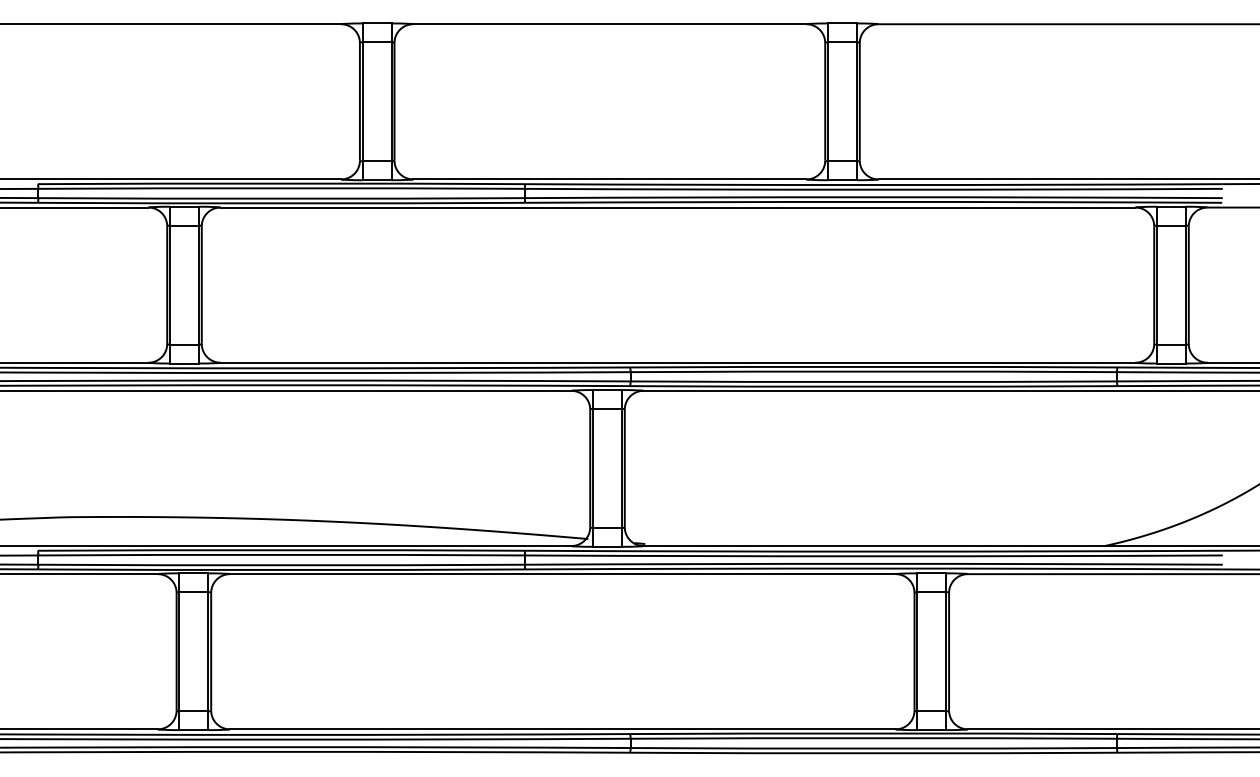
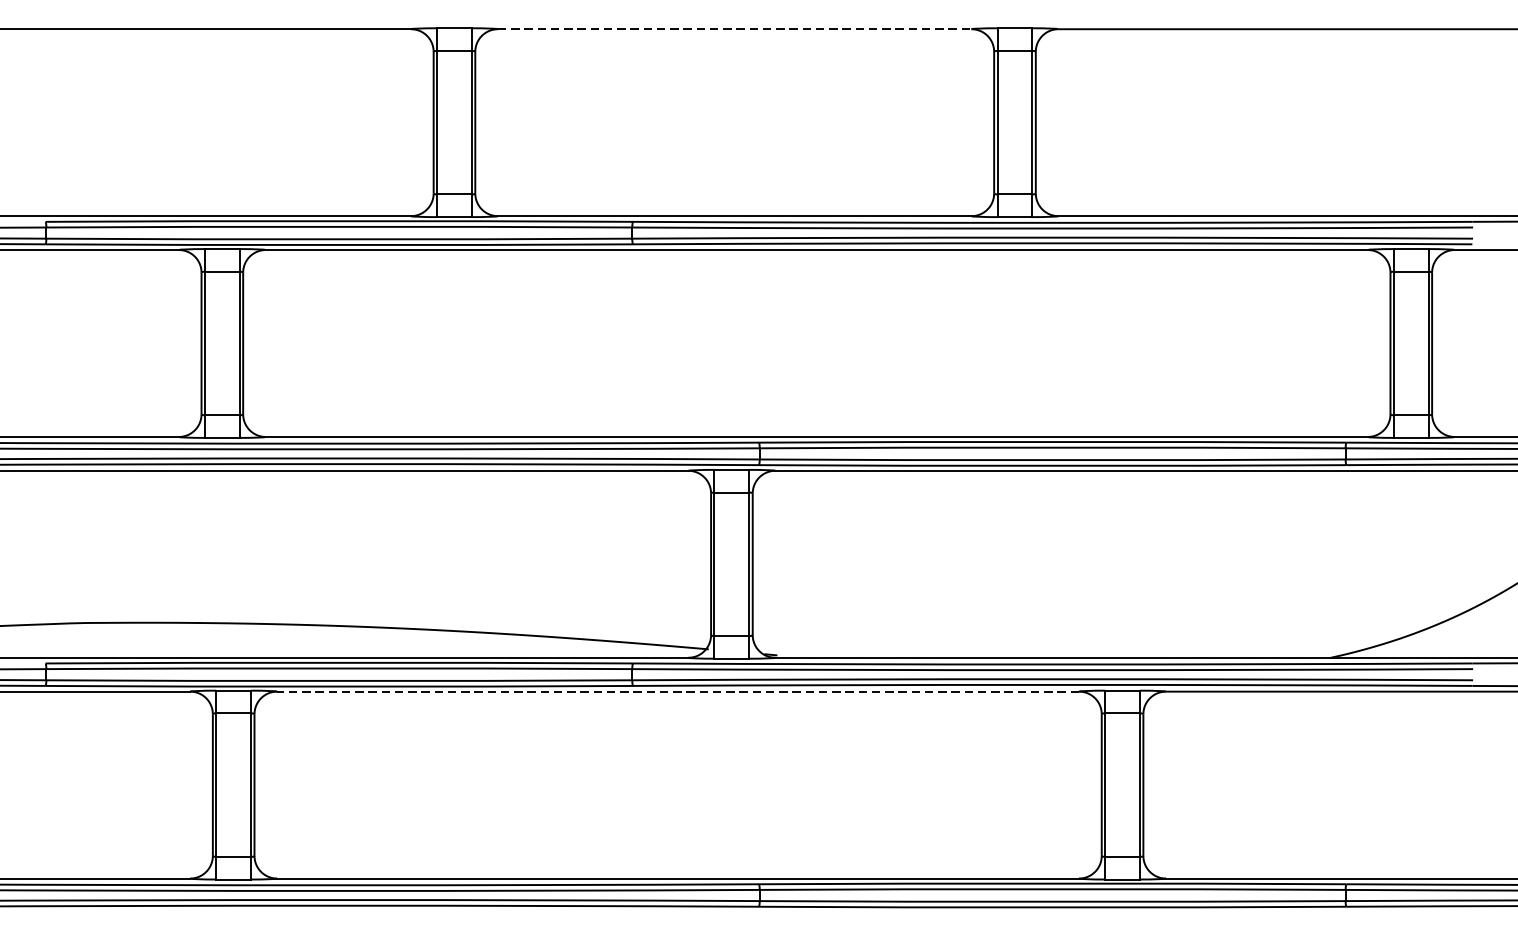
line: (609, 24) -> (734, 29), solid -> dashed
line: (562, 574) -> (677, 692), solid -> dashed

